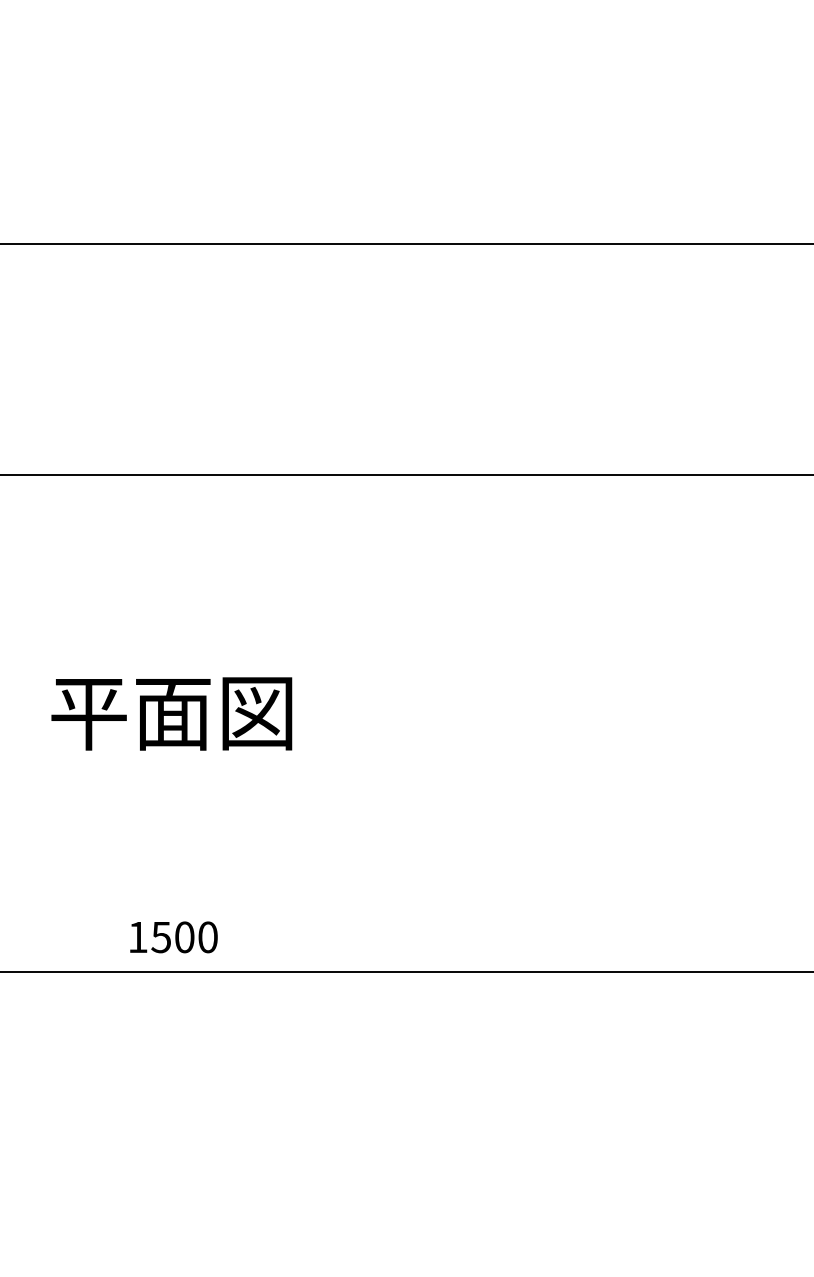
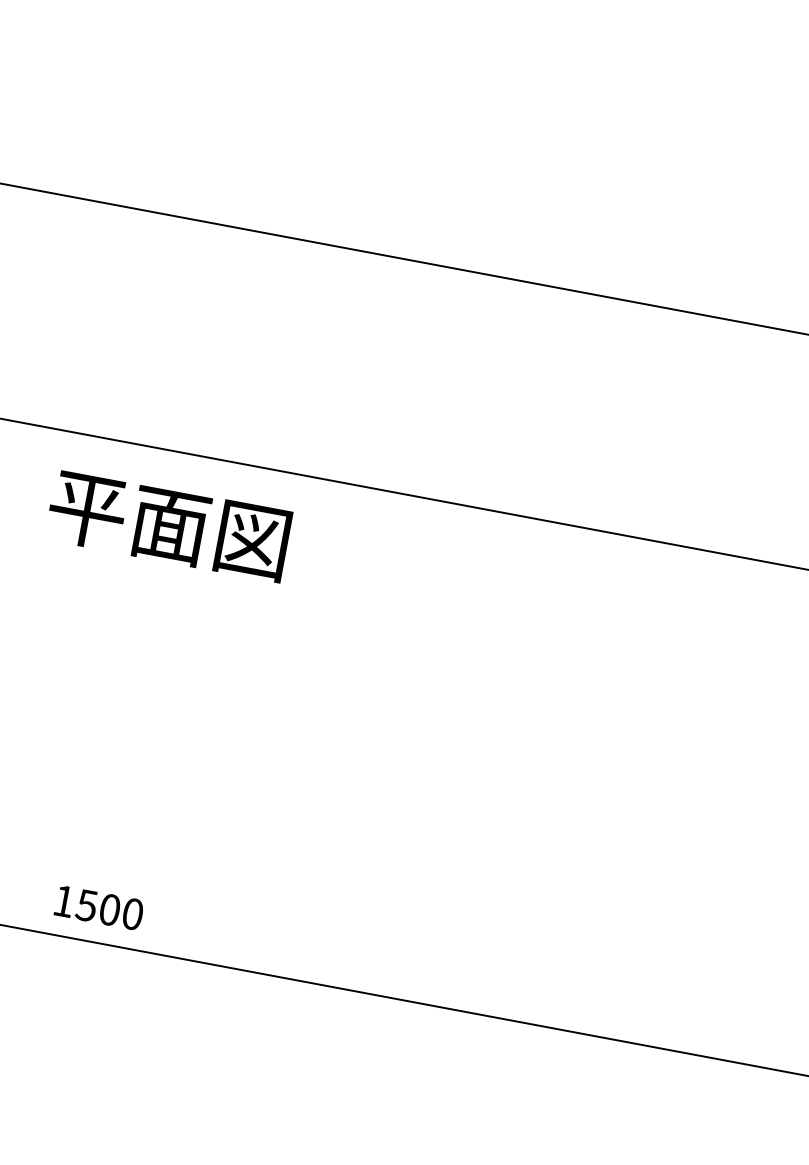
text: (171, 713) -> (168, 525), moved

